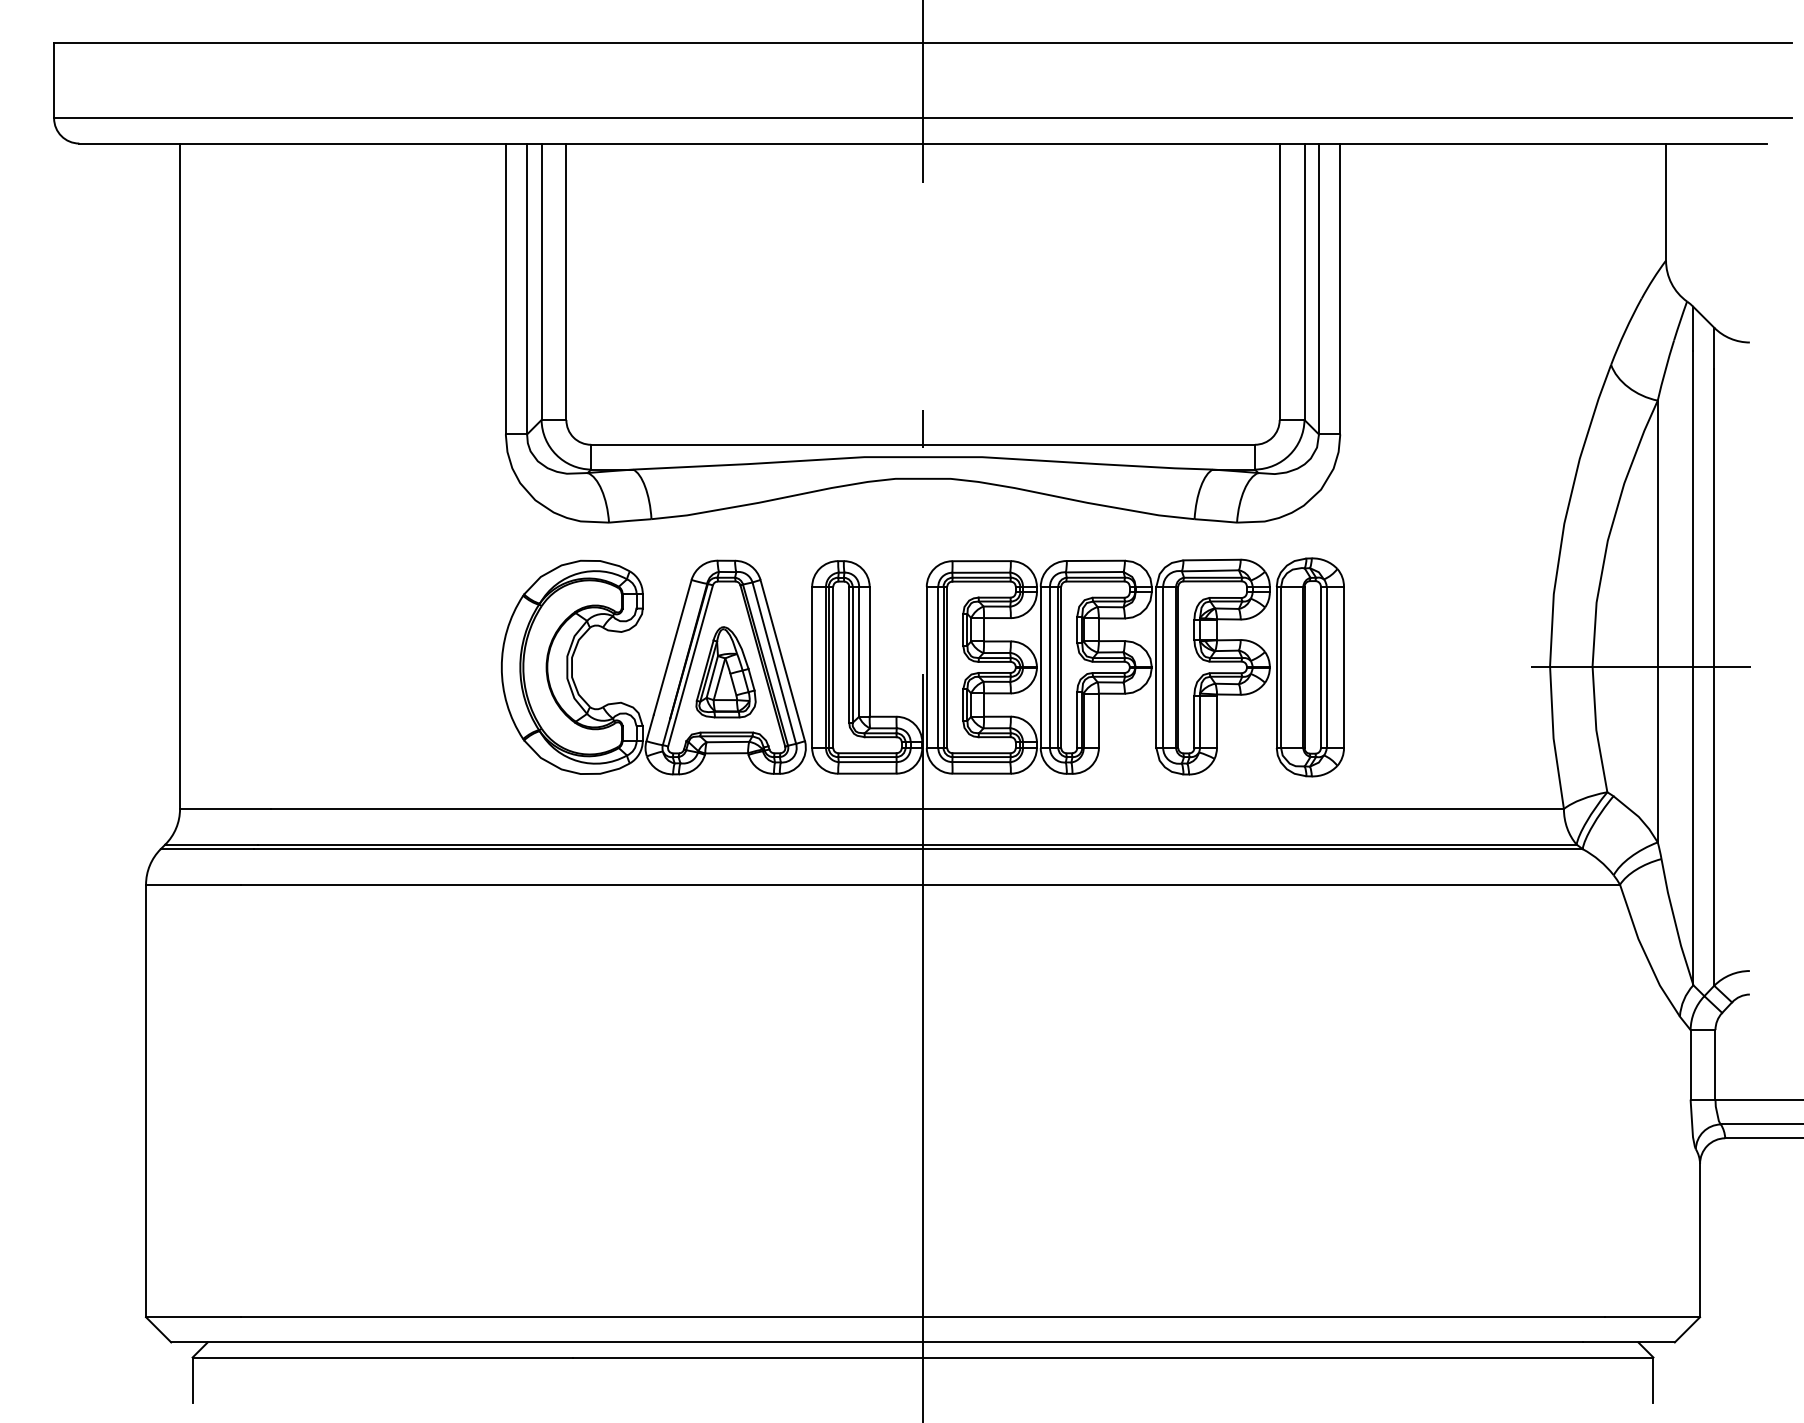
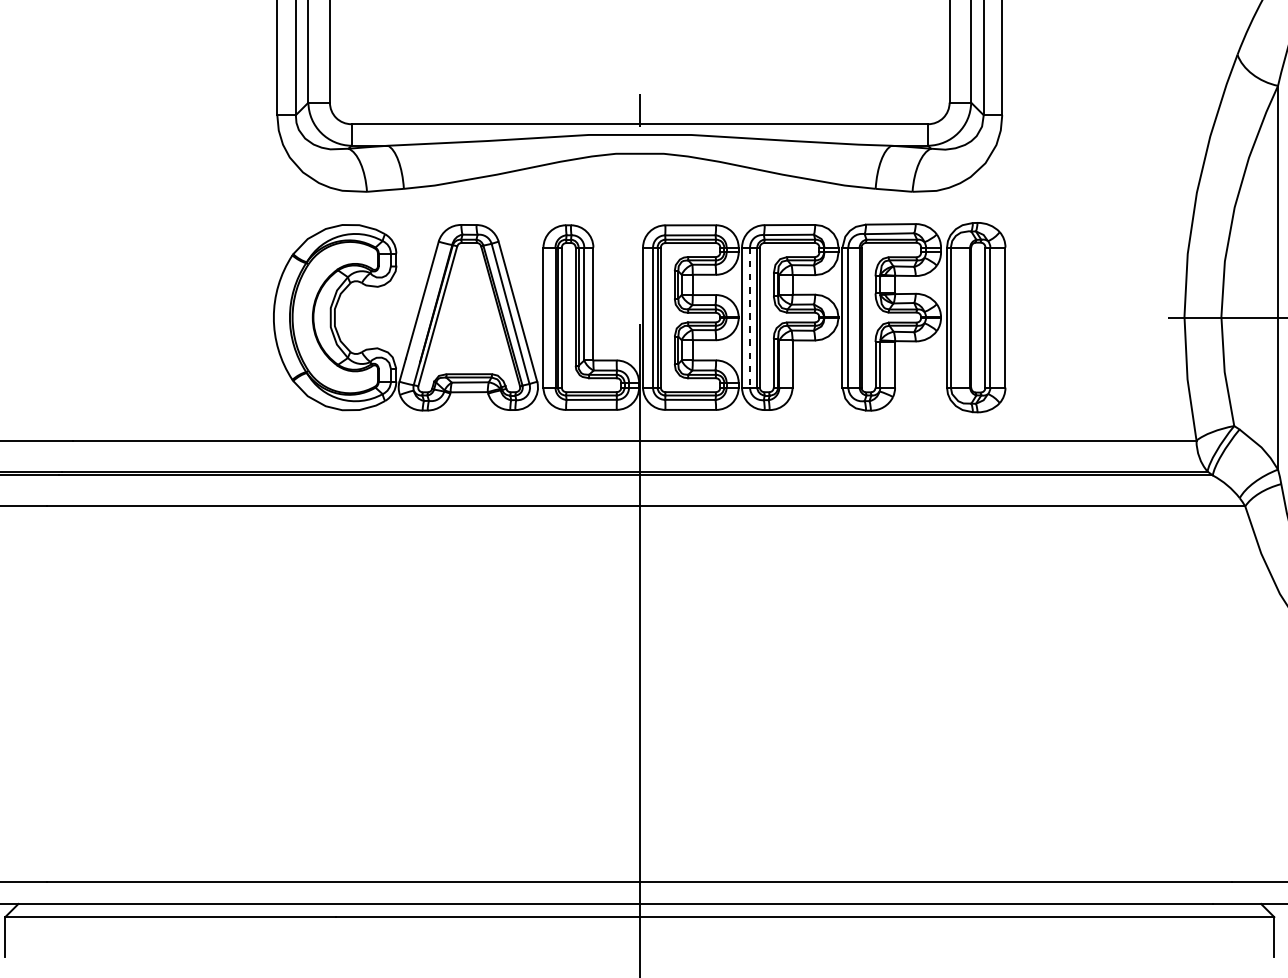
line: (1049, 667) -> (749, 317), solid -> dashed
part: (725, 672) -> (468, 322), removed

